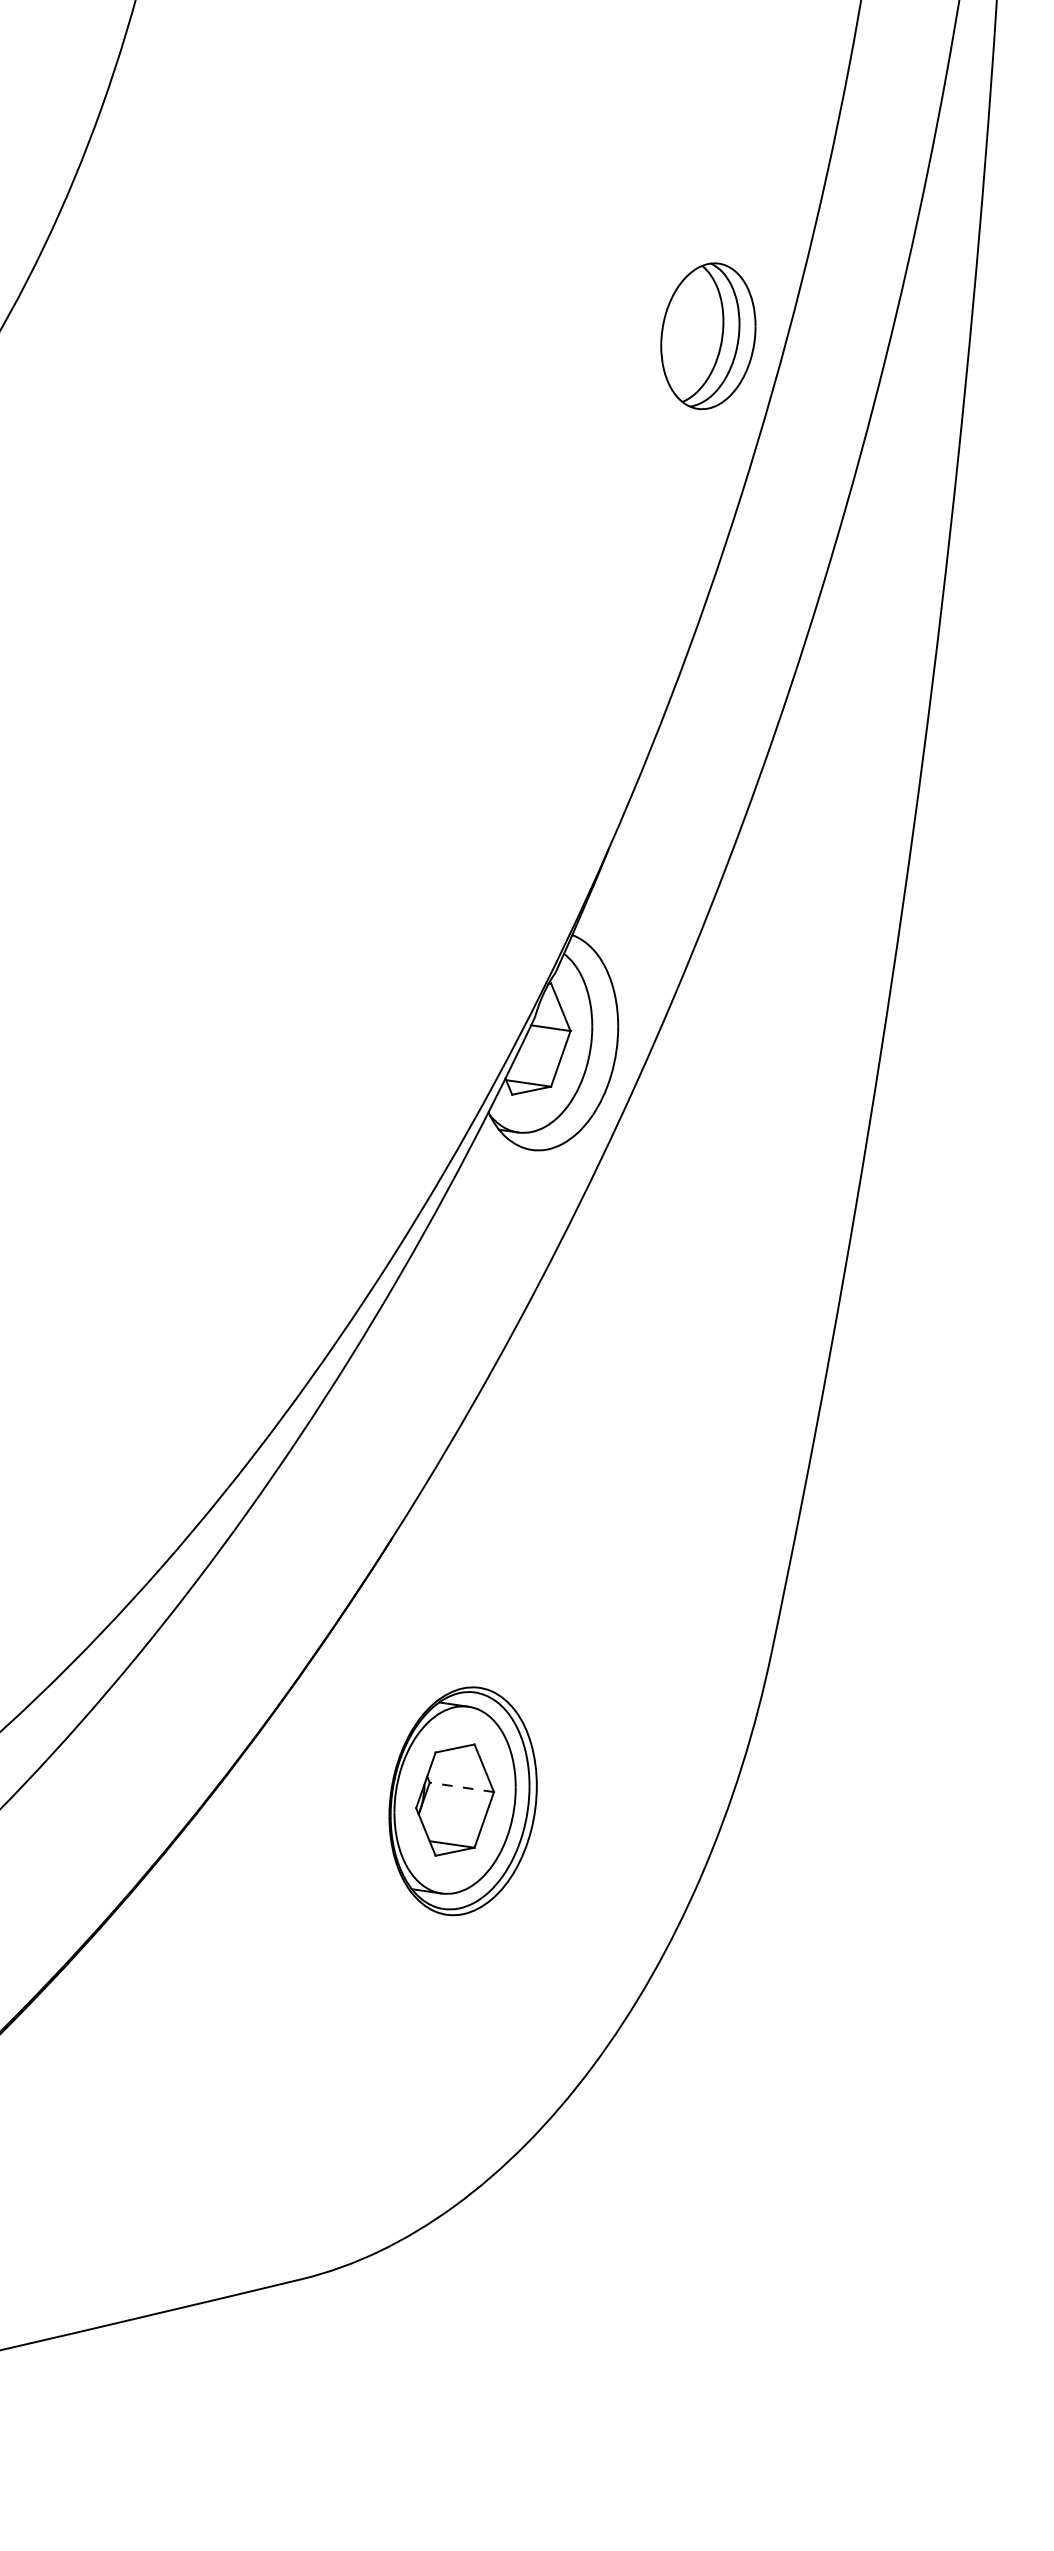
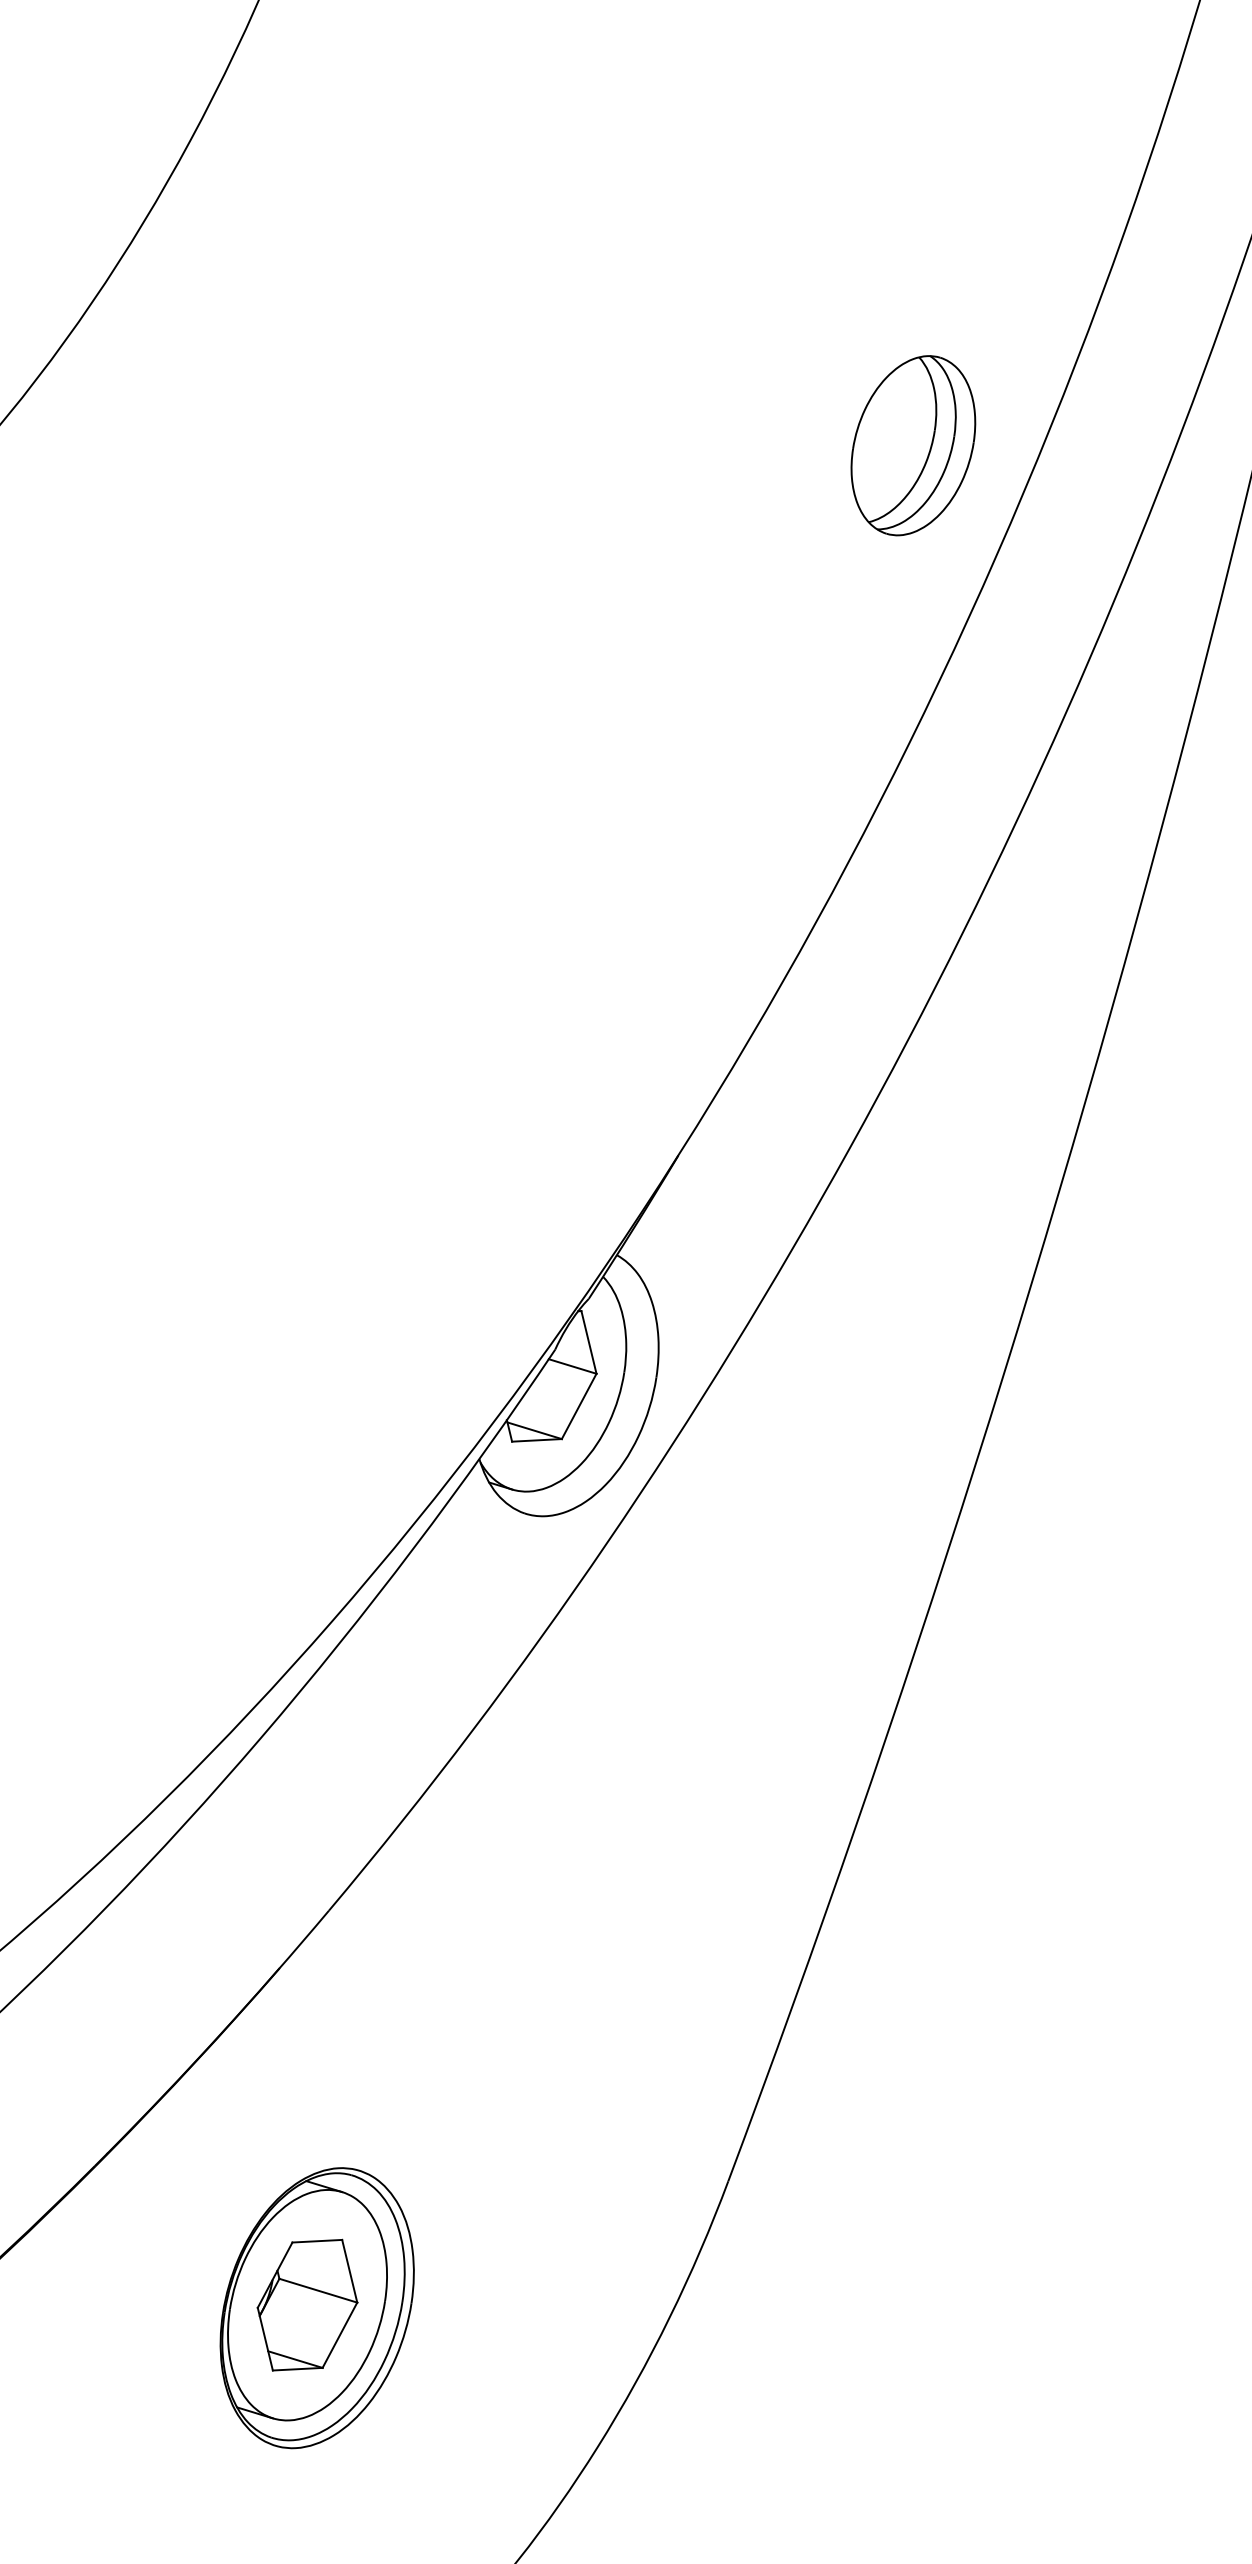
part: (708, 336) -> (913, 446), moved
line: (461, 1787) -> (317, 2290), dashed -> solid

